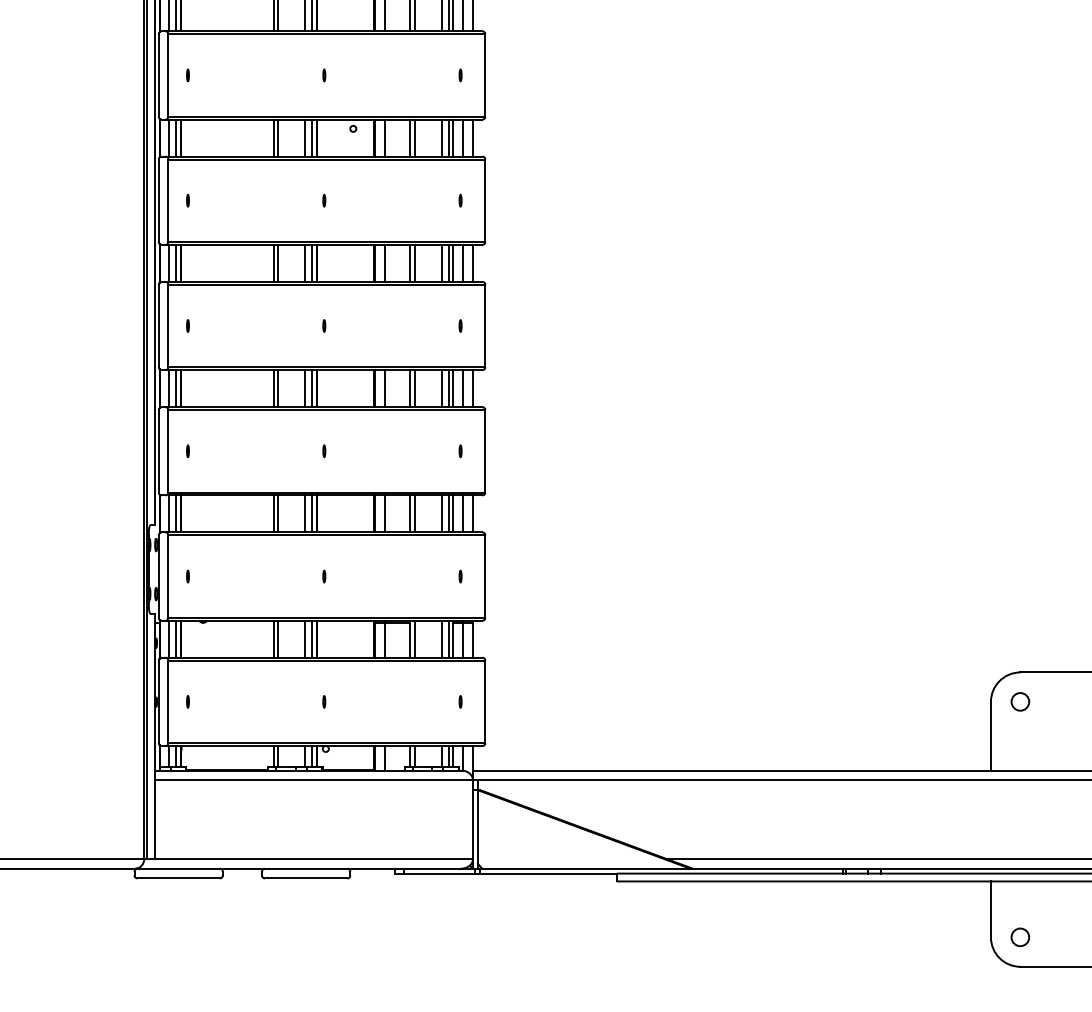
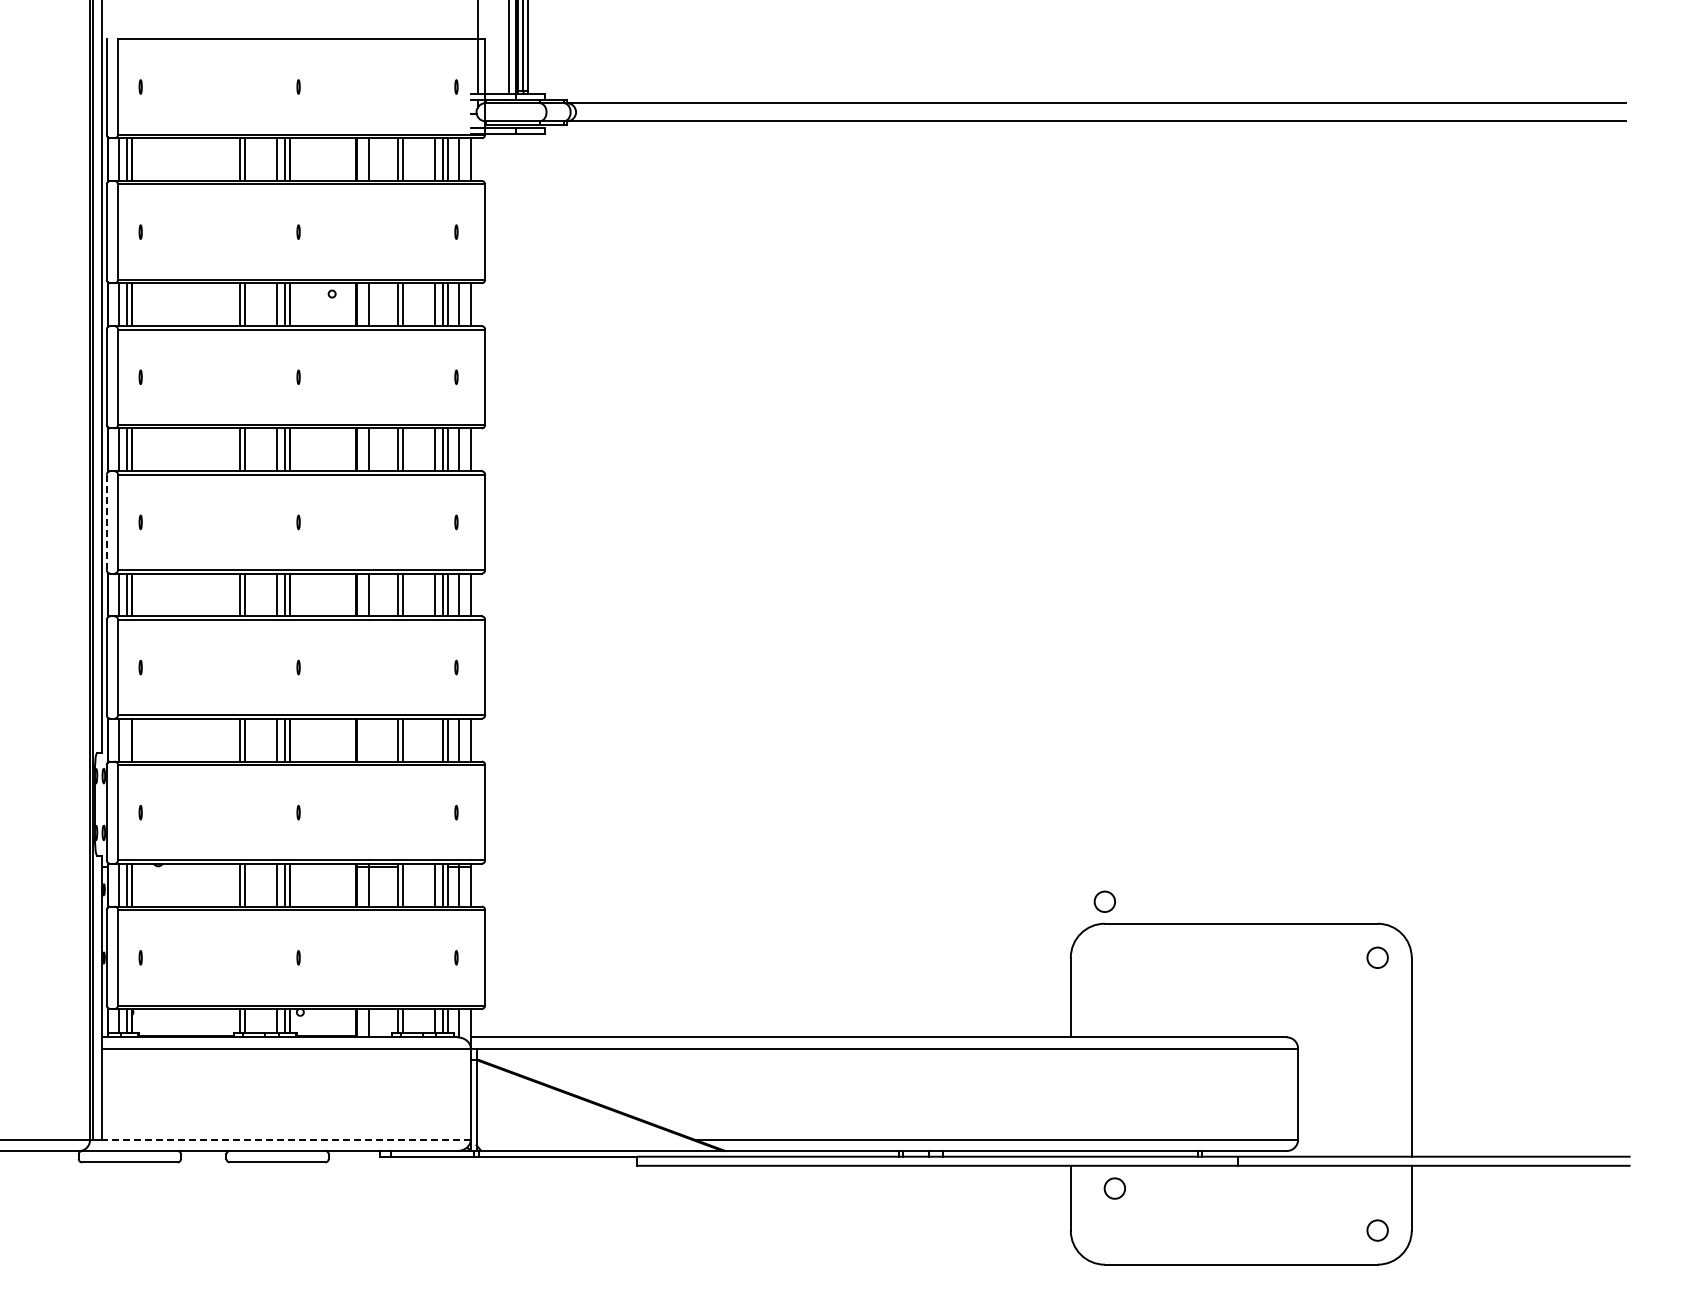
line: (158, 326) -> (106, 522), solid -> dashed
line: (175, 513) -> (126, 739), removed
line: (384, 513) -> (368, 739), removed
line: (441, 513) -> (434, 739), removed
circle: (1020, 701) -> (1104, 901), moved
line: (313, 858) -> (285, 1139), solid -> dashed
circle: (1020, 937) -> (1114, 1188), moved

